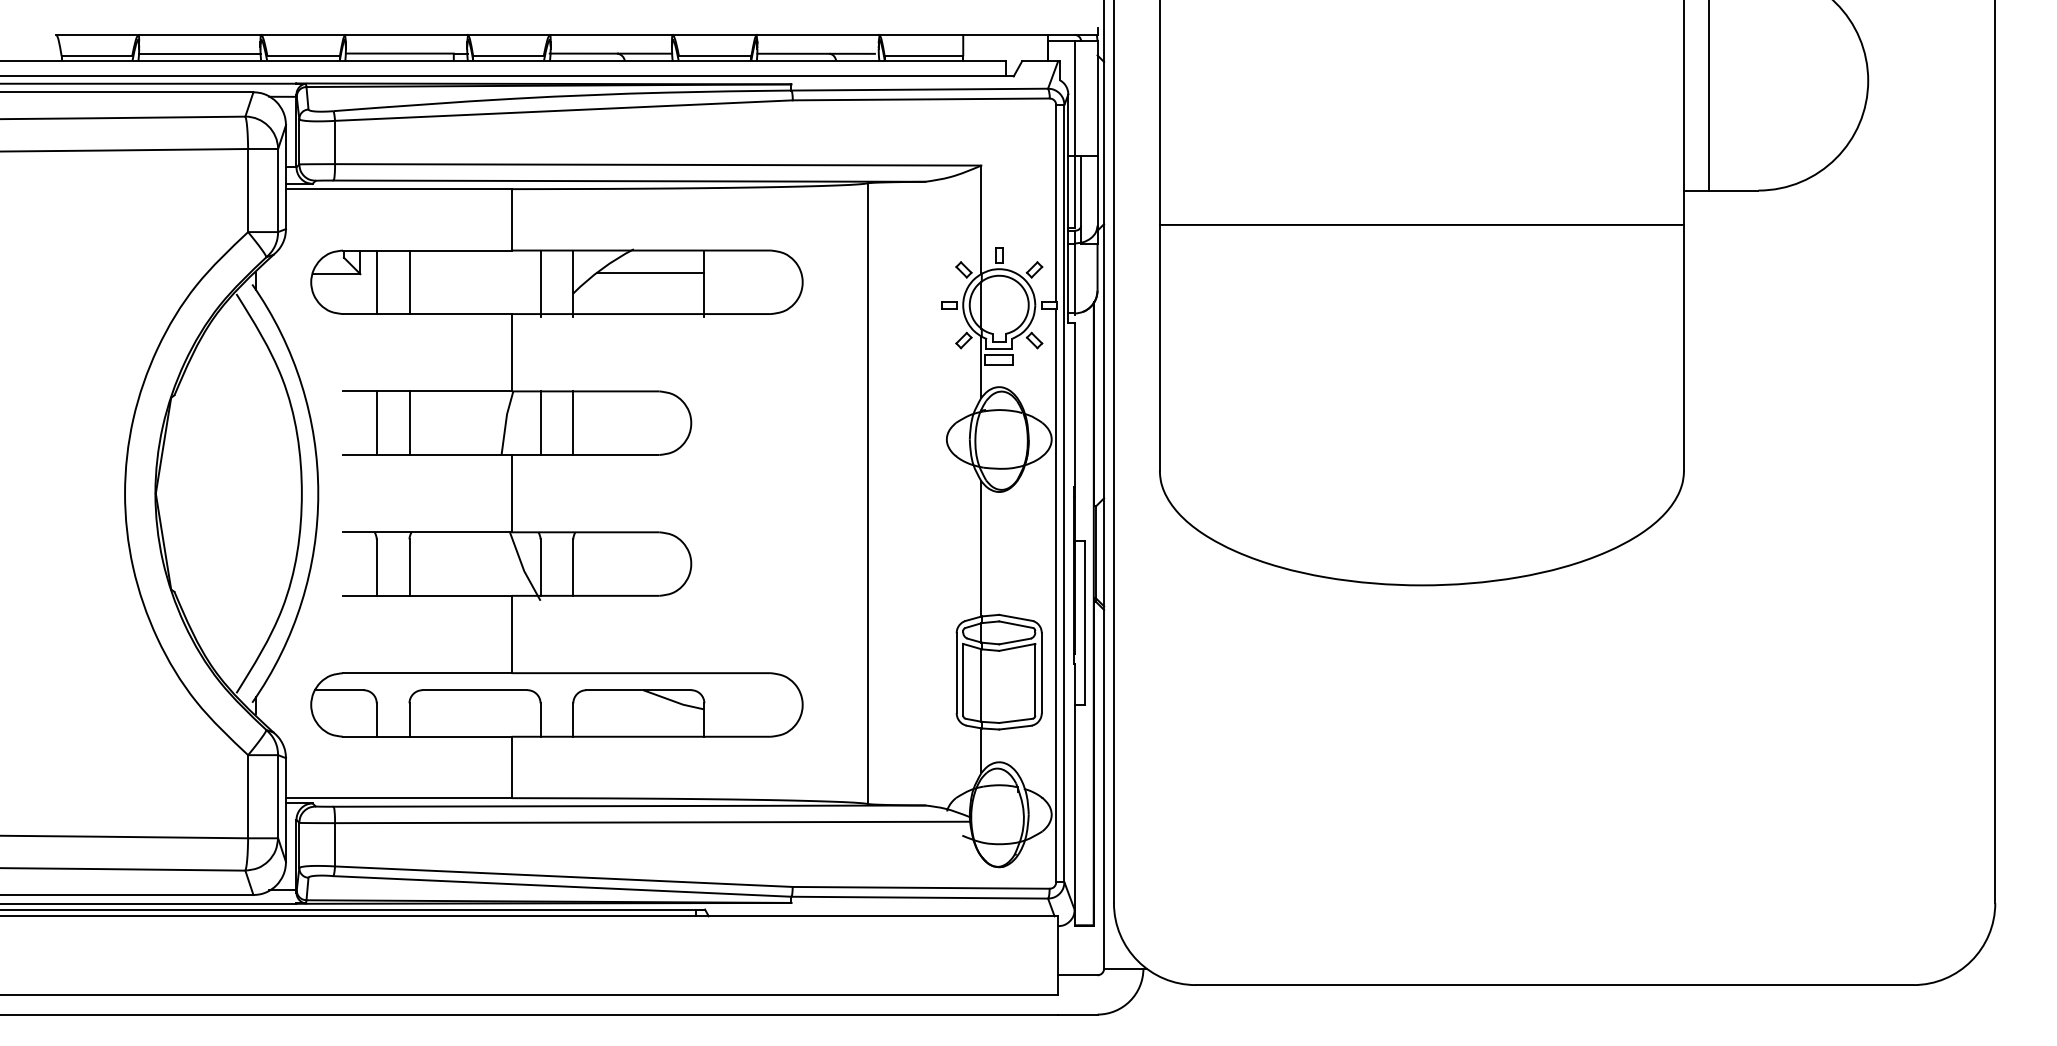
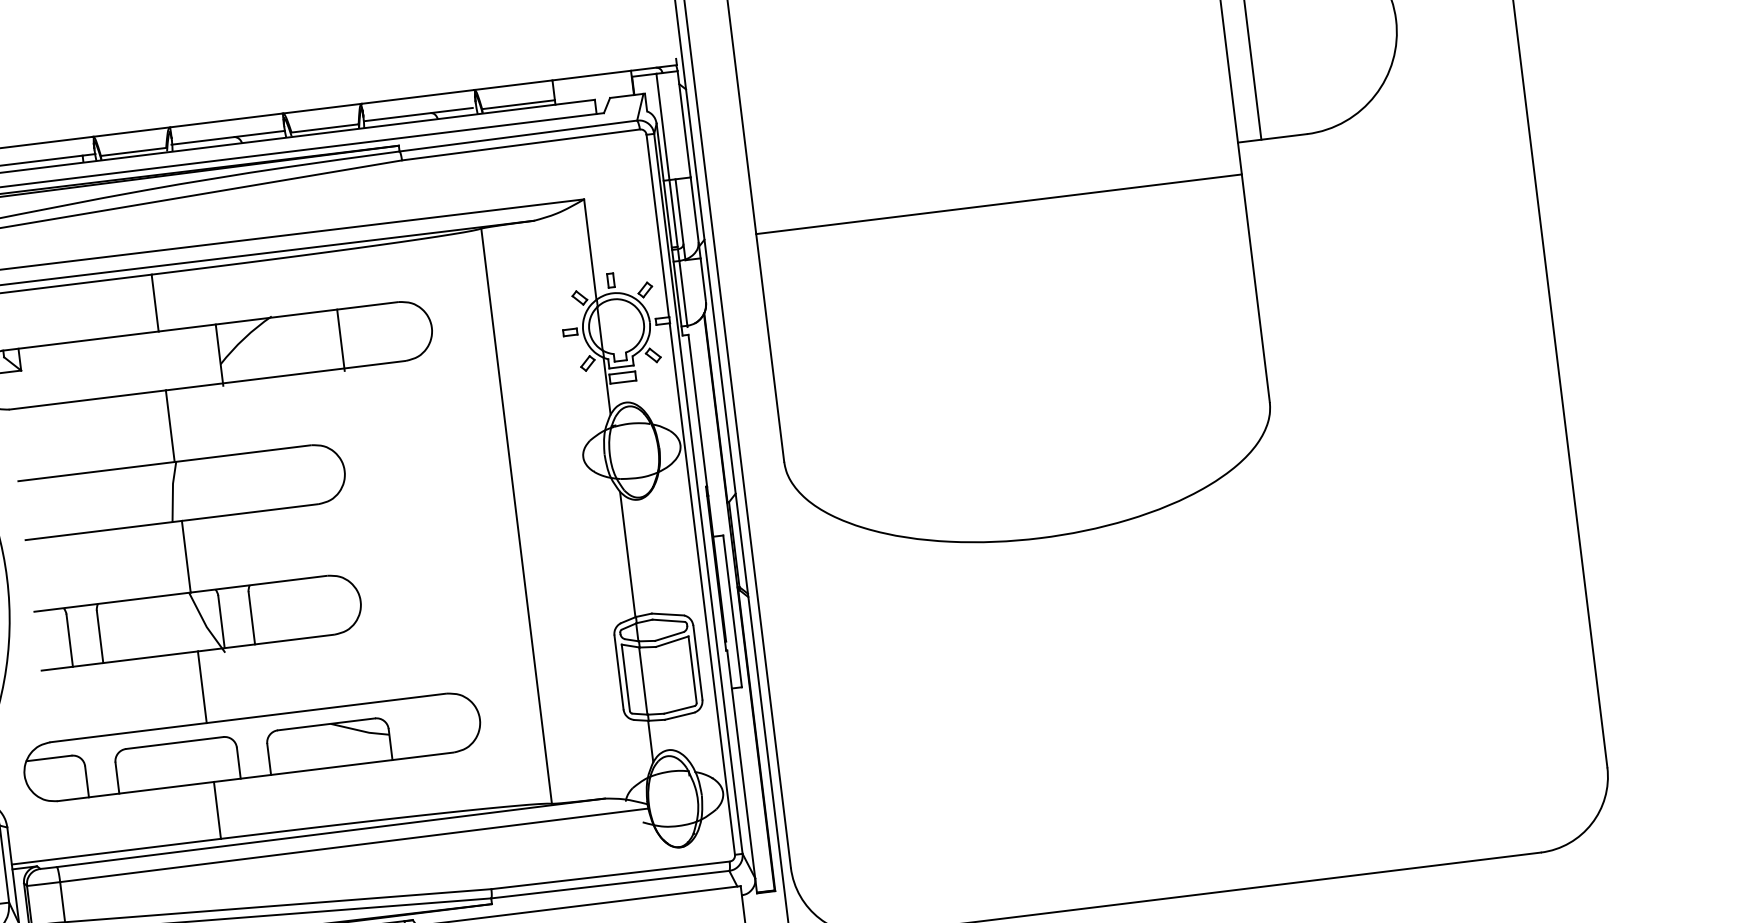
line: (650, 273) -> (289, 337), removed
line: (376, 282) -> (37, 376), removed
line: (409, 282) -> (67, 372), removed
line: (540, 283) -> (189, 358), removed
line: (376, 422) -> (52, 506), removed
line: (409, 422) -> (83, 502), removed
line: (540, 422) -> (204, 487), removed
line: (573, 422) -> (235, 483), removed

